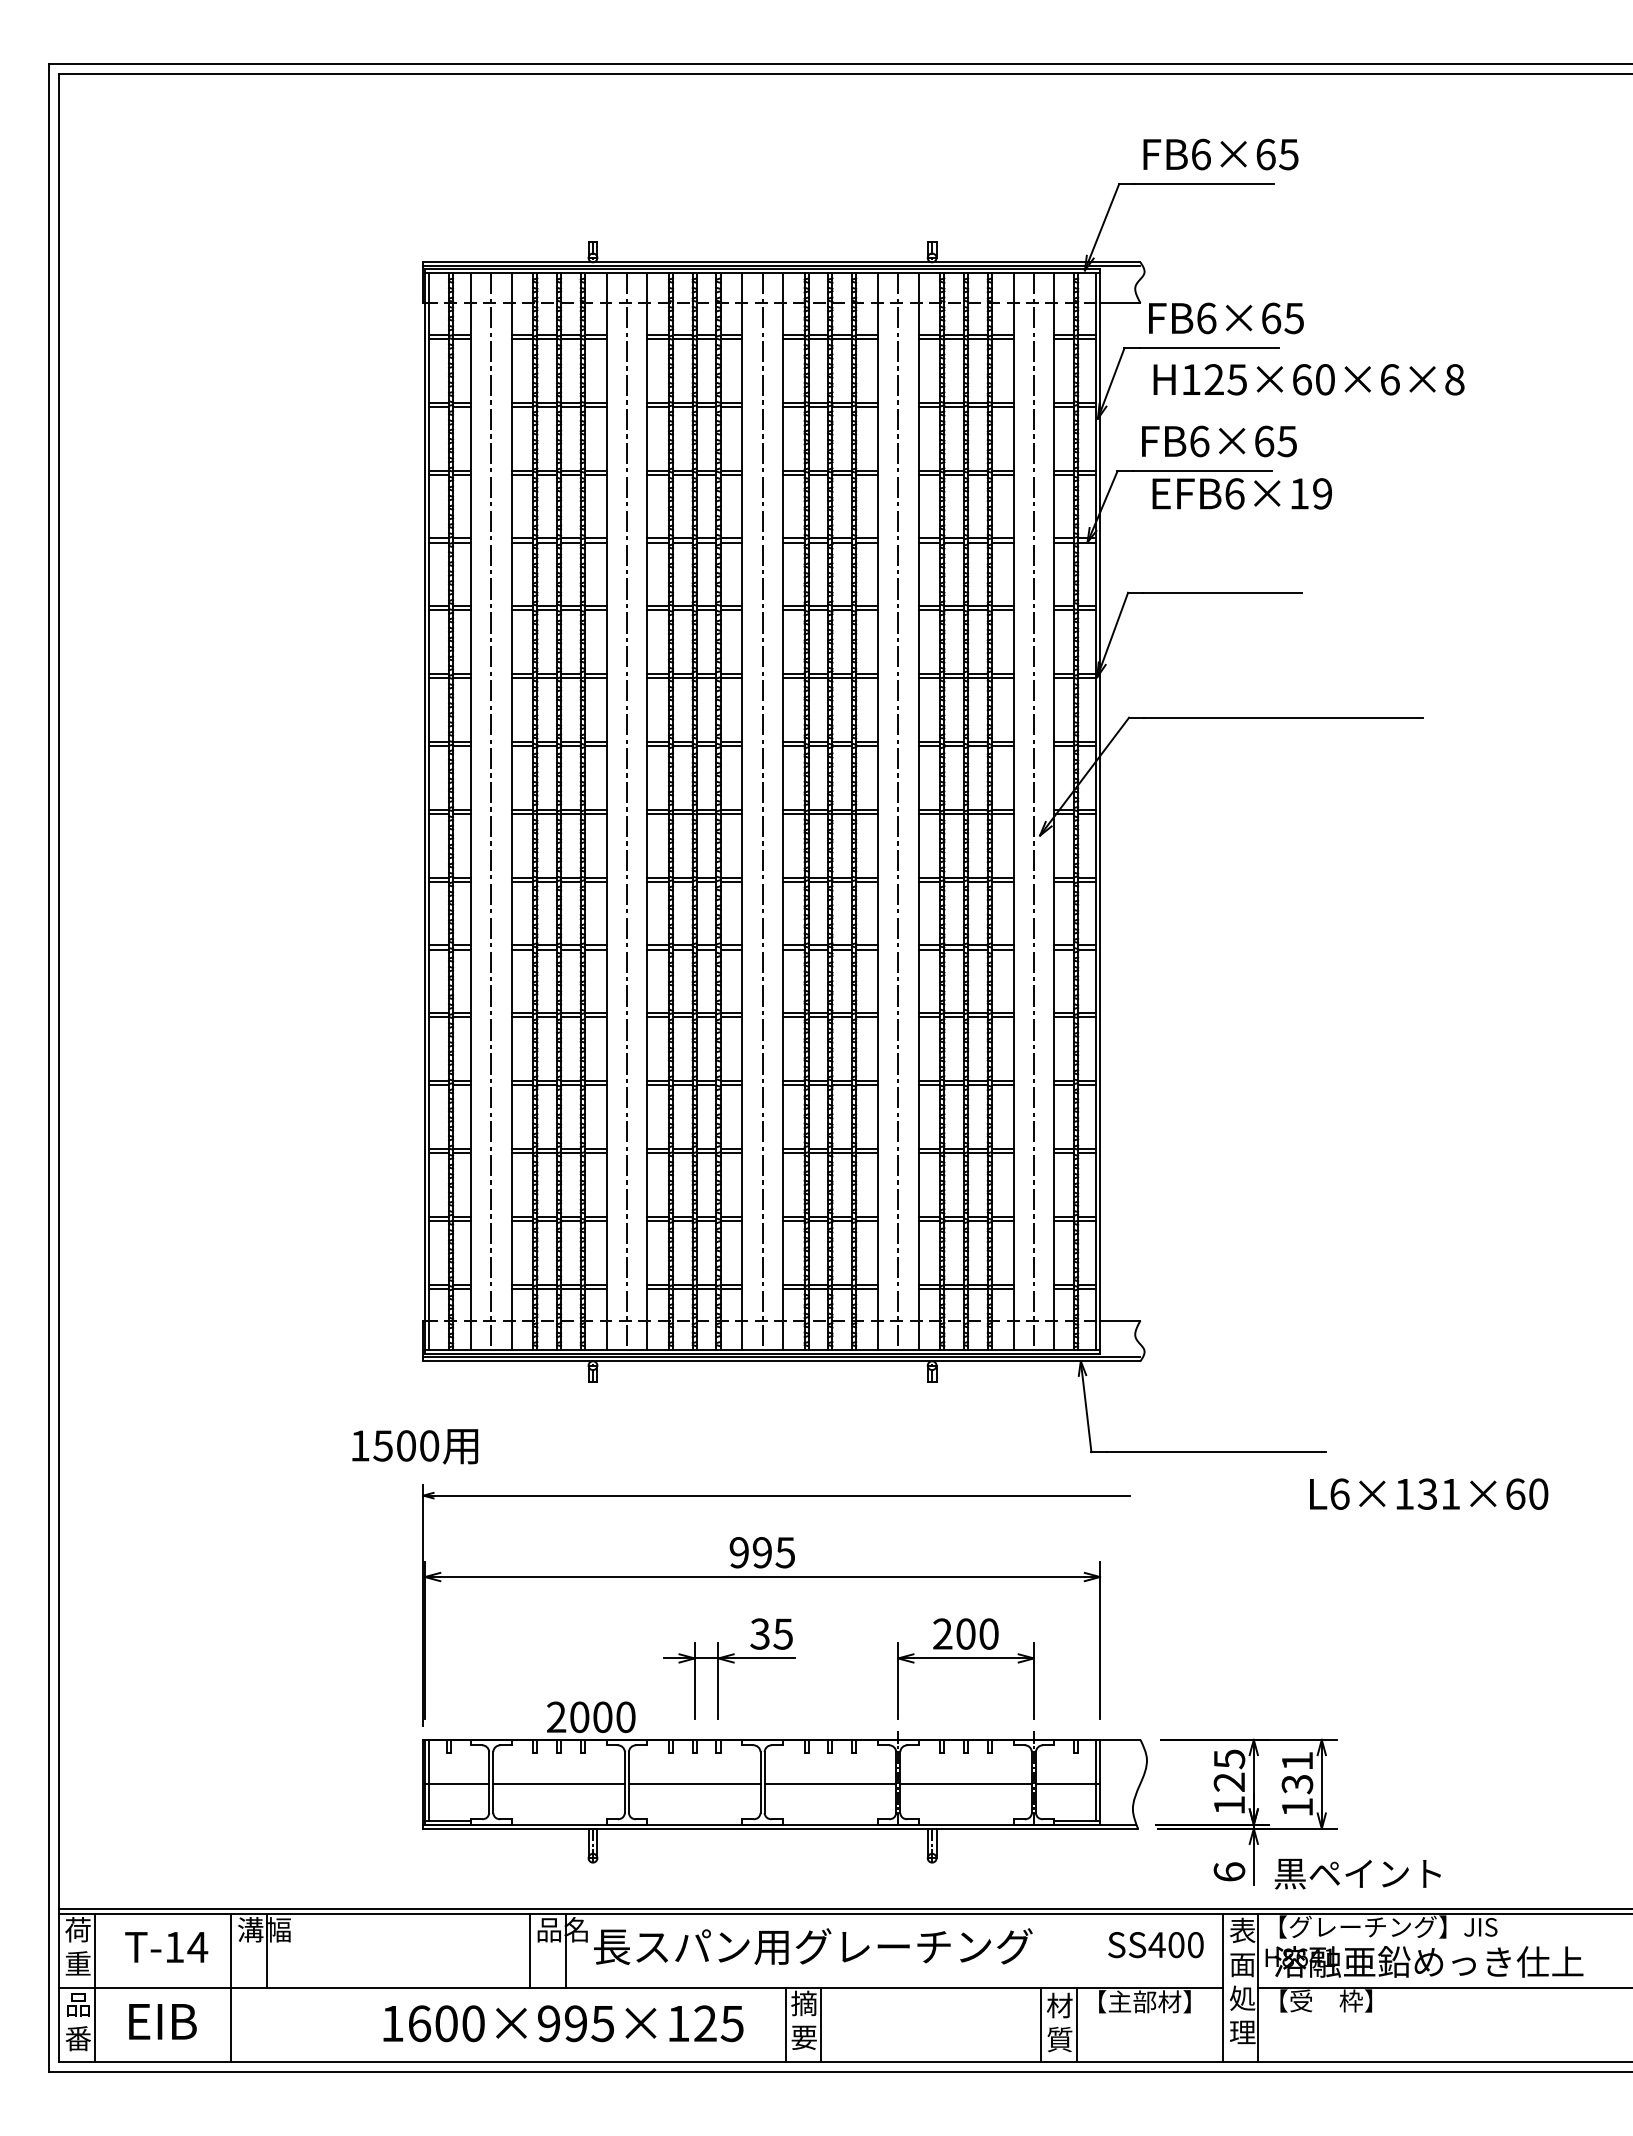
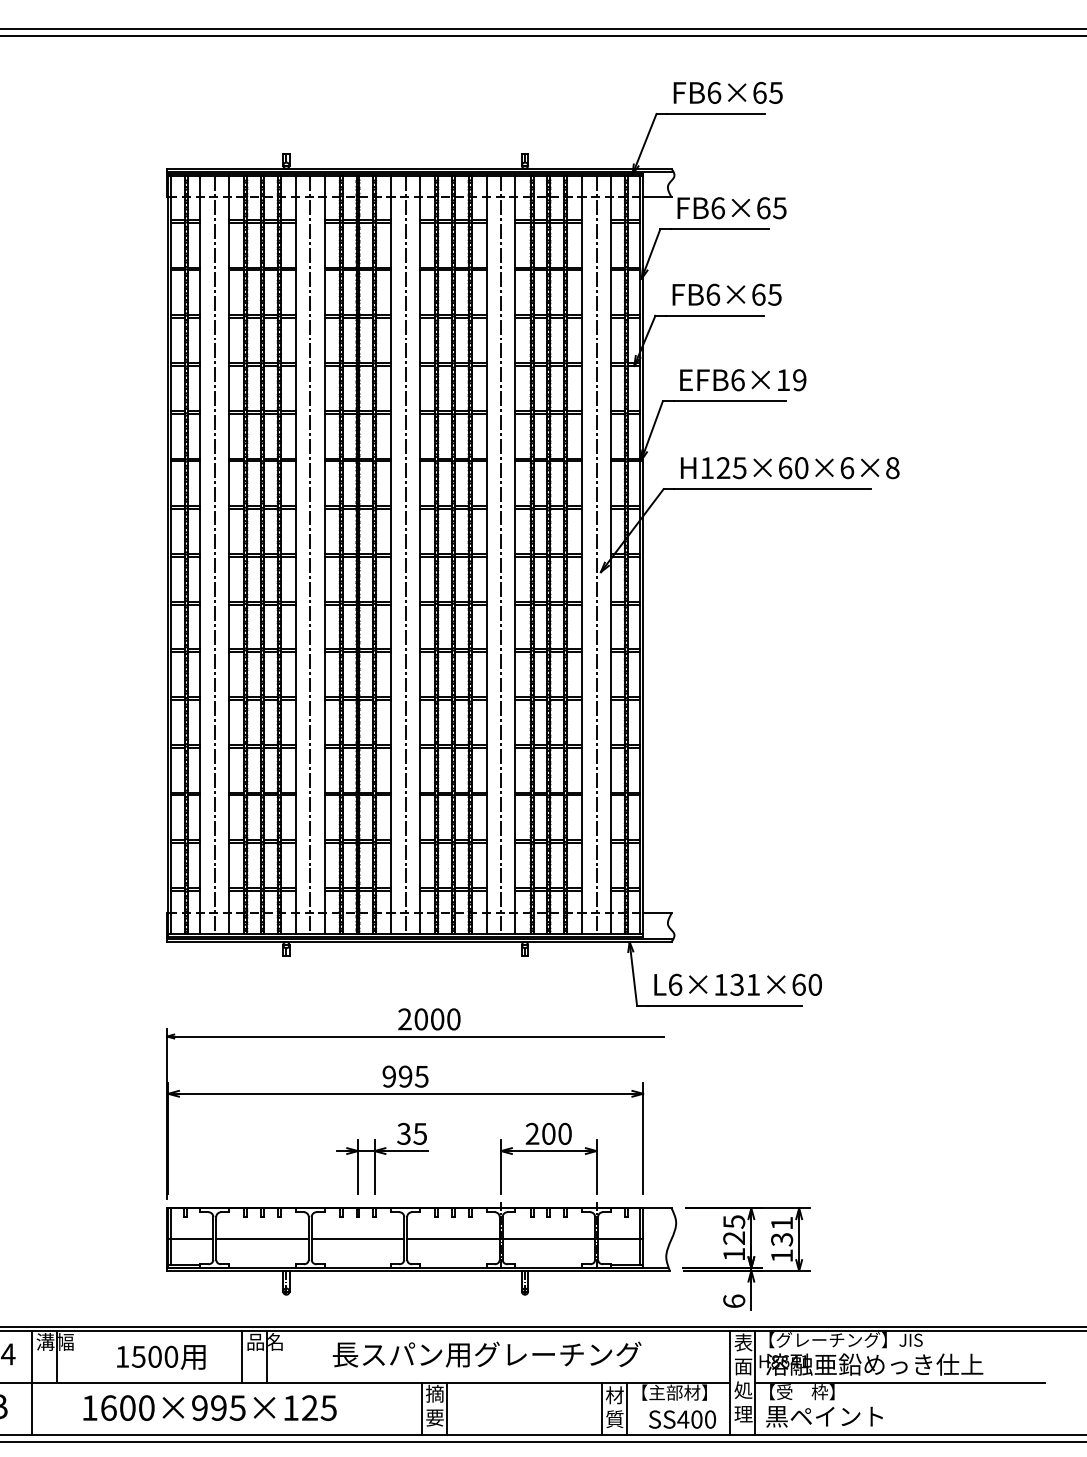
text: (1308, 379) -> (789, 467), moved
text: (1241, 493) -> (742, 379), moved
text: (415, 1446) -> (161, 1357), moved
text: (1429, 1493) -> (738, 984), moved
text: (591, 1716) -> (429, 1018), moved
text: (1357, 1873) -> (824, 1416), moved
text: (1155, 1945) -> (682, 1419), moved
text: (813, 1946) -> (487, 1354), moved
text: (563, 2023) -> (210, 1407), moved

